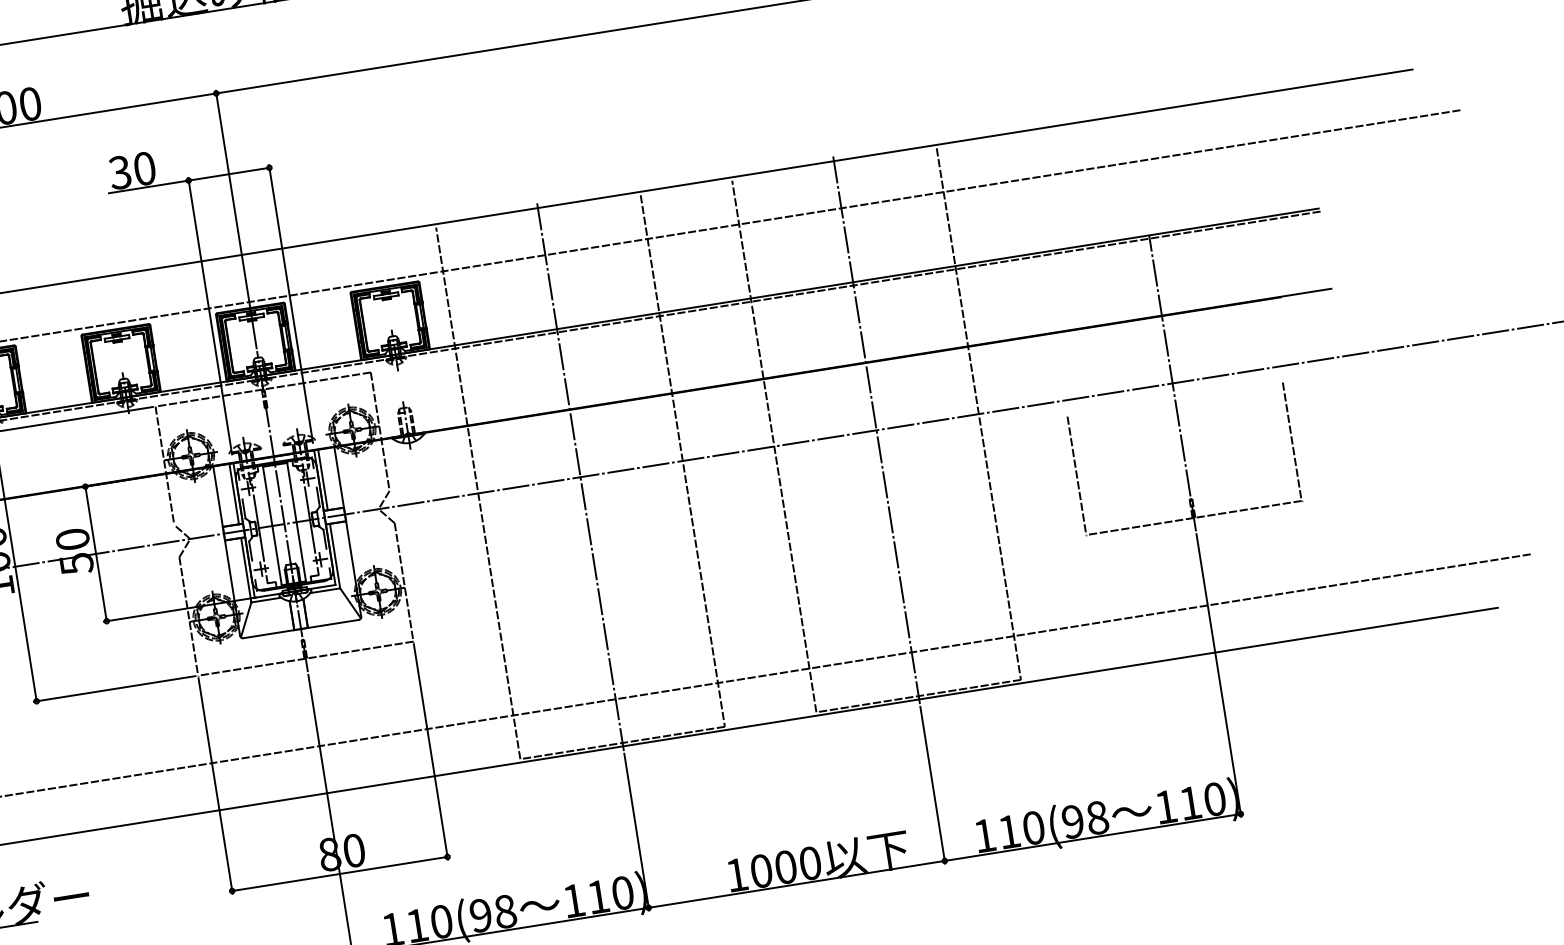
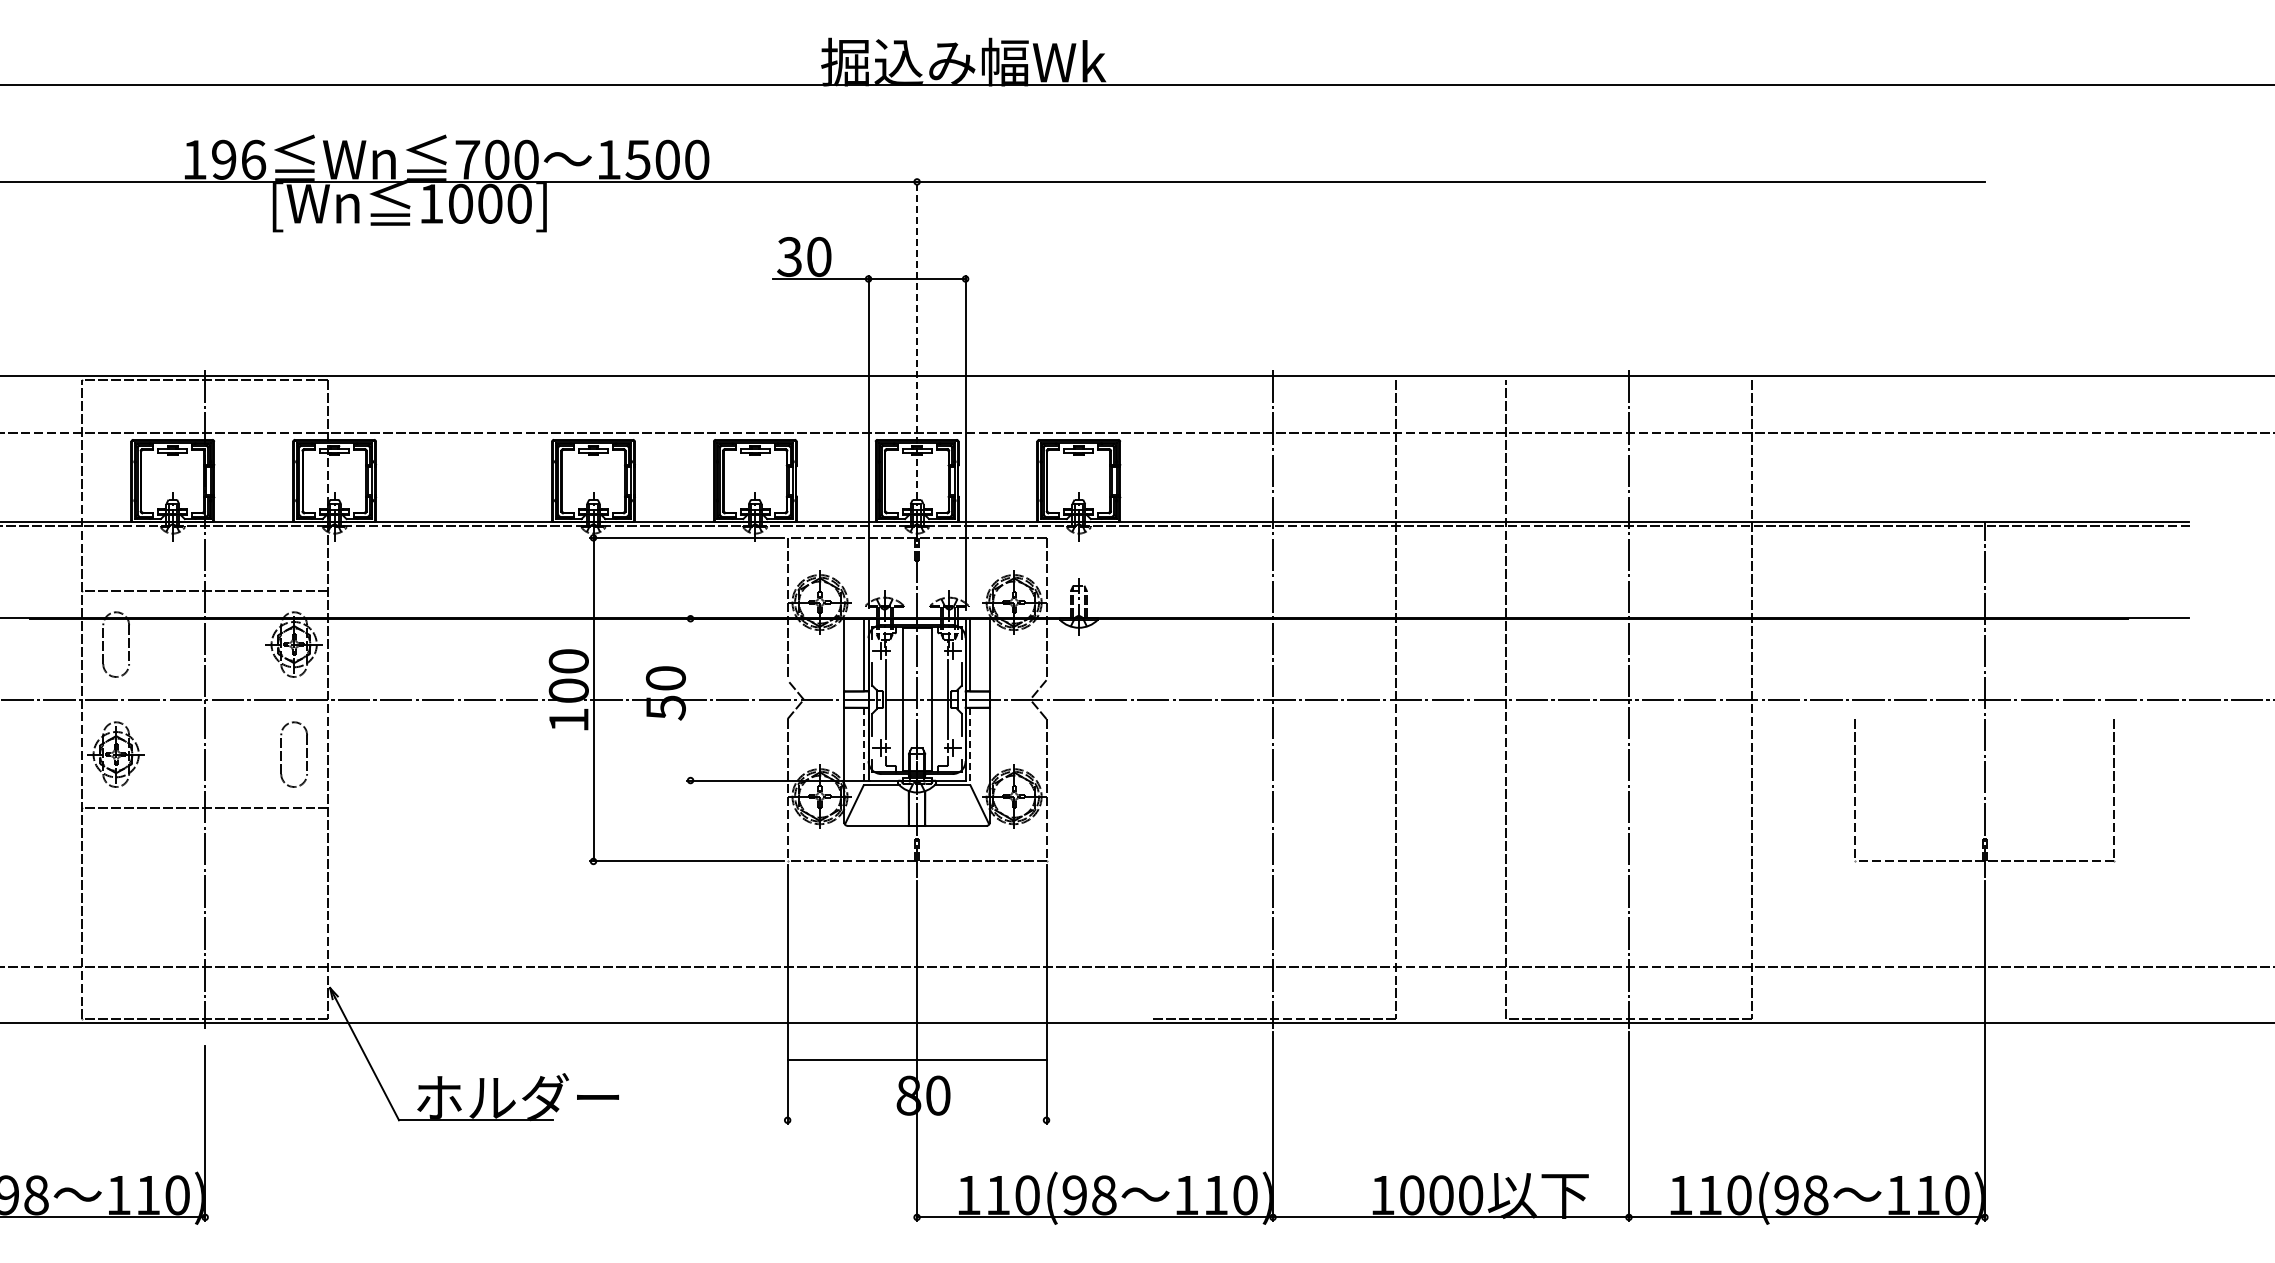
line: (236, 219) -> (917, 333), solid -> dashed
line: (478, 493) -> (1150, 699), removed
line: (96, 553) -> (690, 699), removed
line: (335, 556) -> (970, 746), solid -> dashed
line: (246, 570) -> (863, 746), solid -> dashed
line: (339, 874) -> (916, 1060), moved

